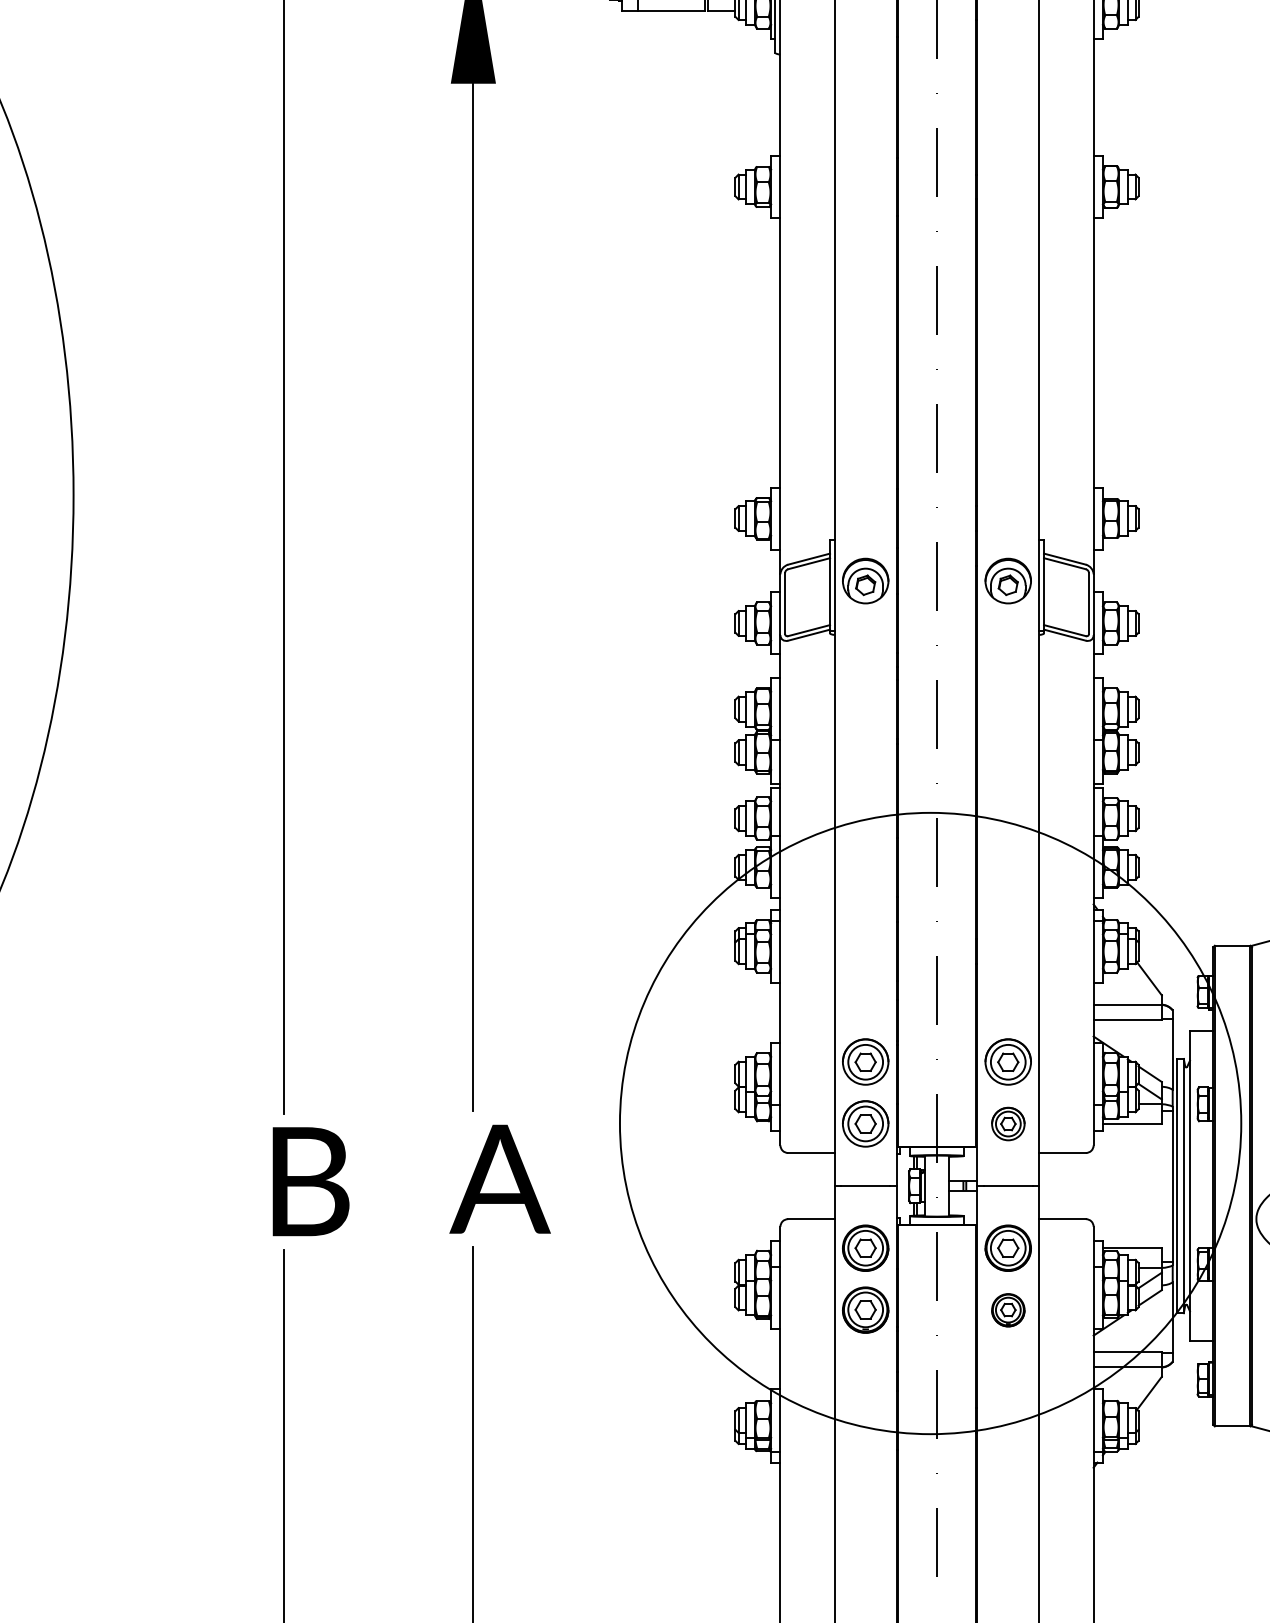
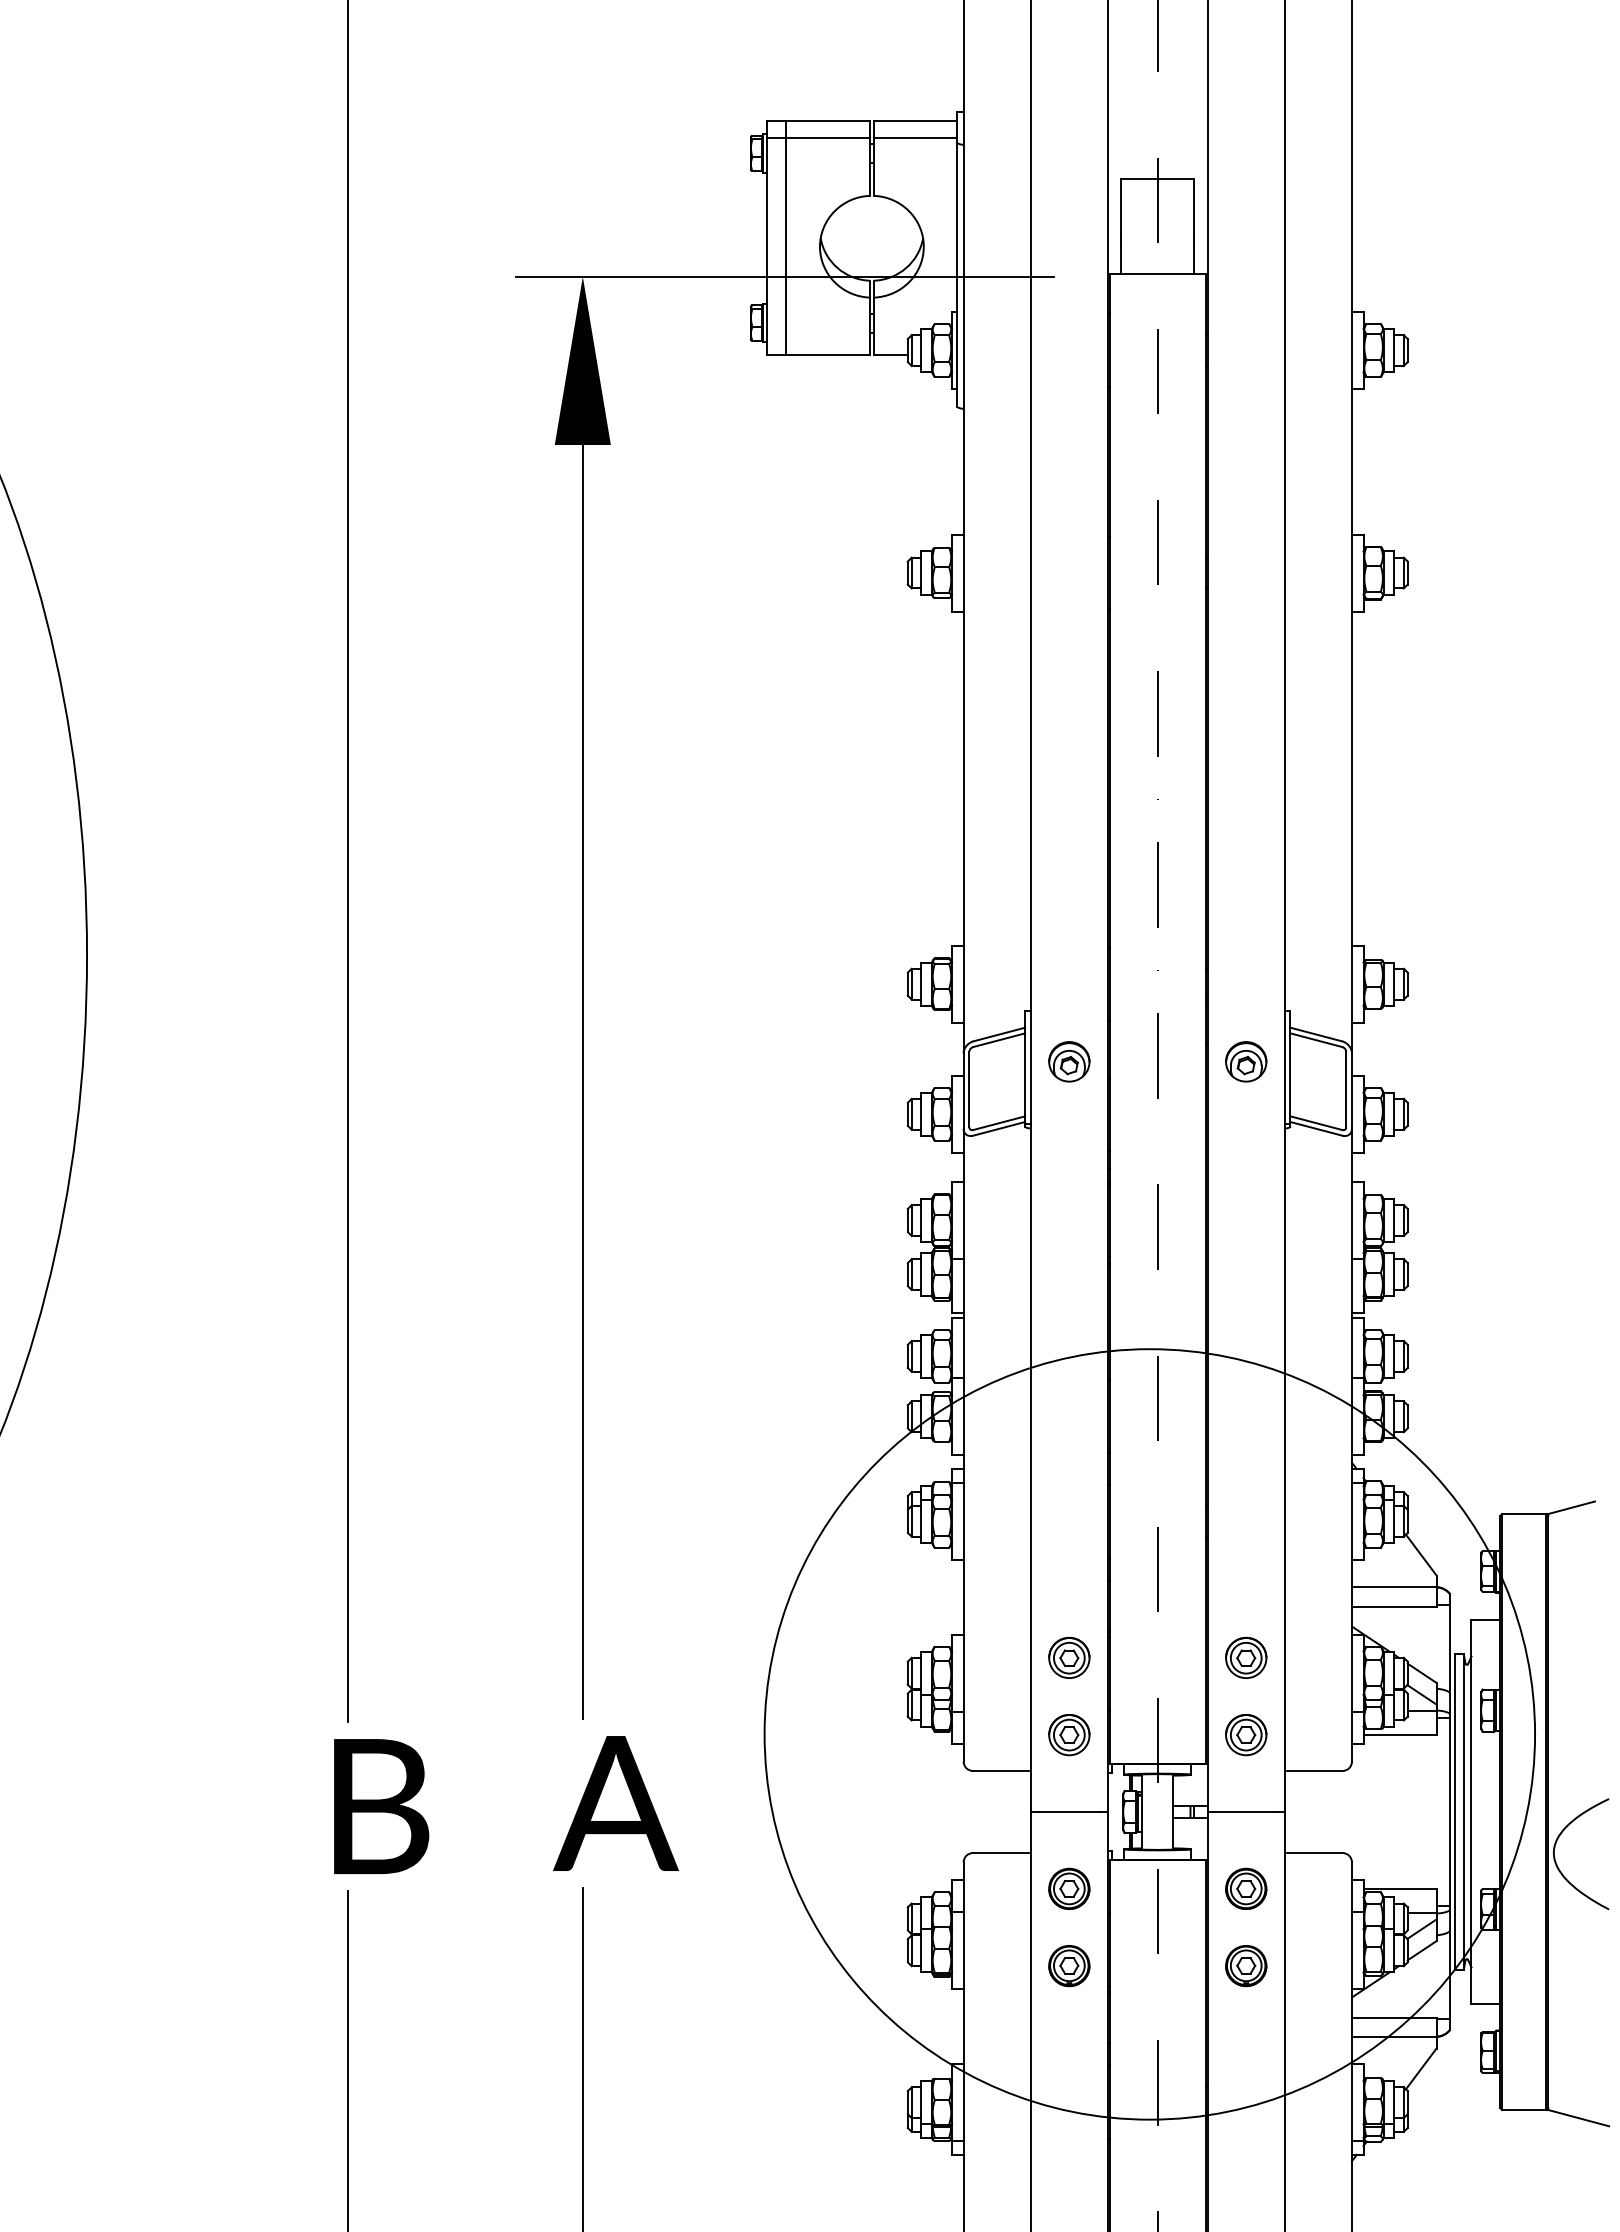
part: (865, 580) -> (1069, 1061), size x0.71
part: (1008, 580) -> (1246, 1061), size x0.71
part: (865, 1061) -> (1069, 1657), size x0.71
part: (1008, 1061) -> (1246, 1657), size x0.71
part: (865, 1124) -> (1069, 1735), size x0.71
part: (865, 1247) -> (1069, 1888), size x0.71
part: (1008, 1247) -> (1246, 1888), size x0.71
part: (865, 1310) -> (1069, 1966), size x0.71

